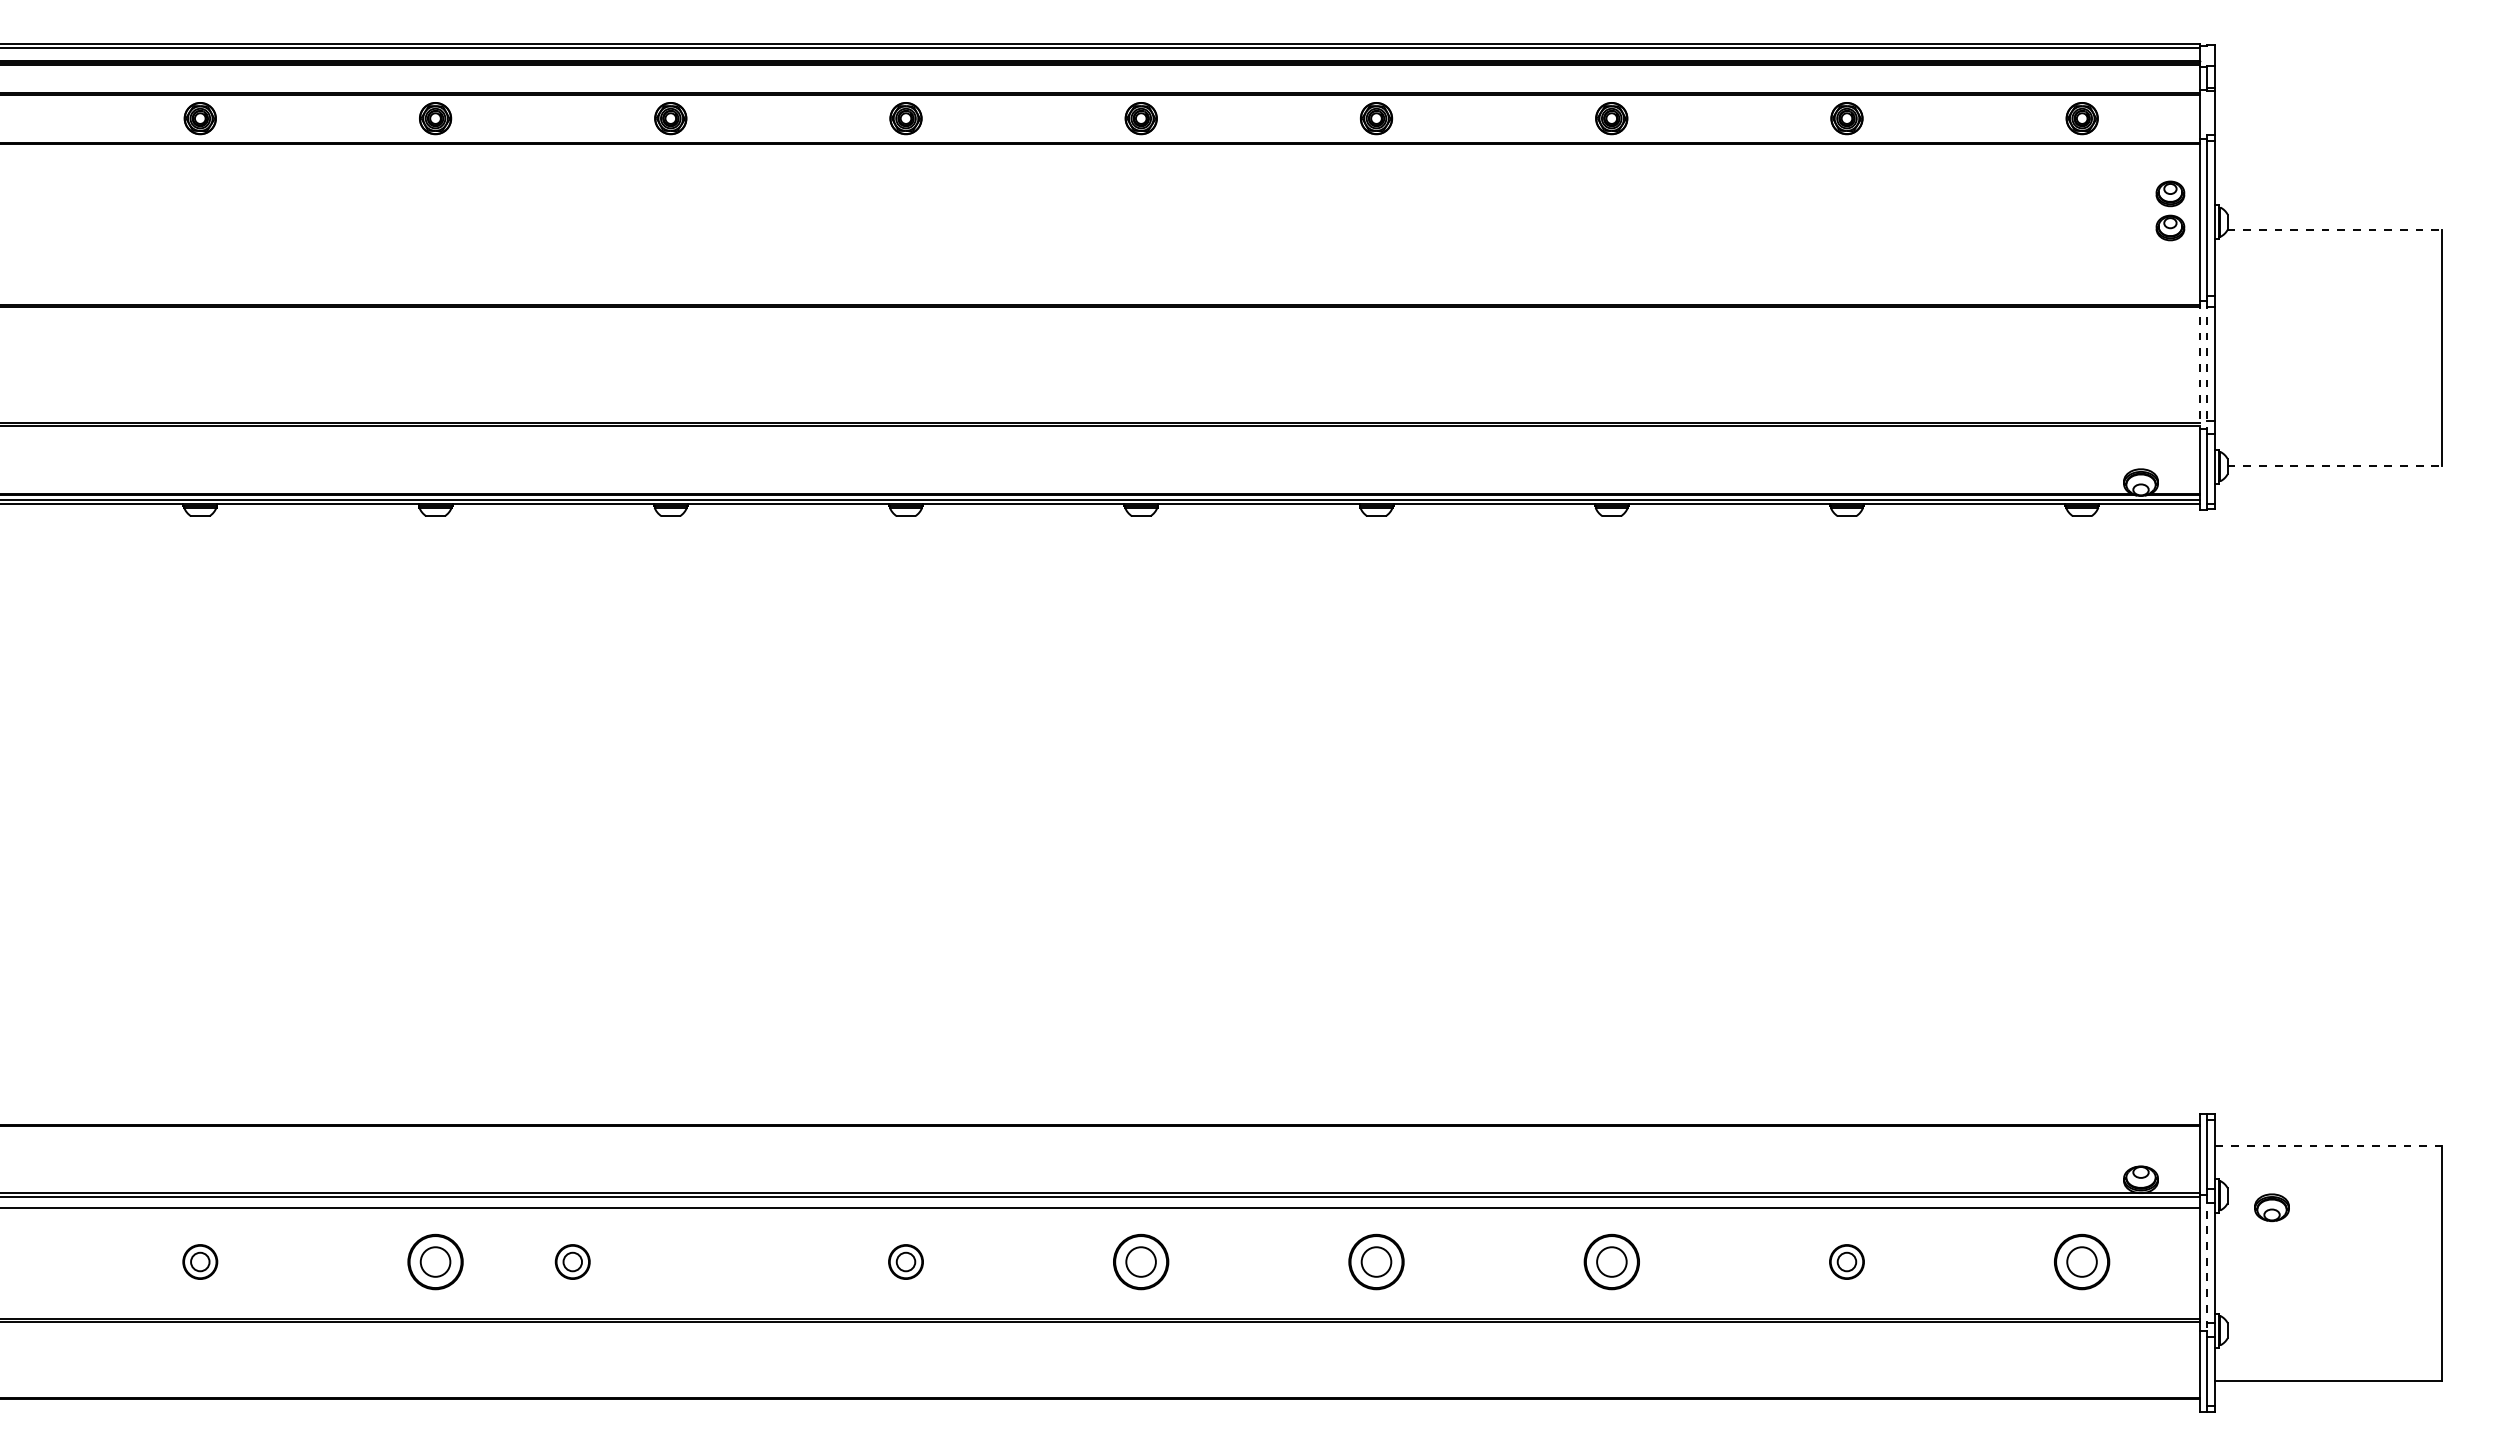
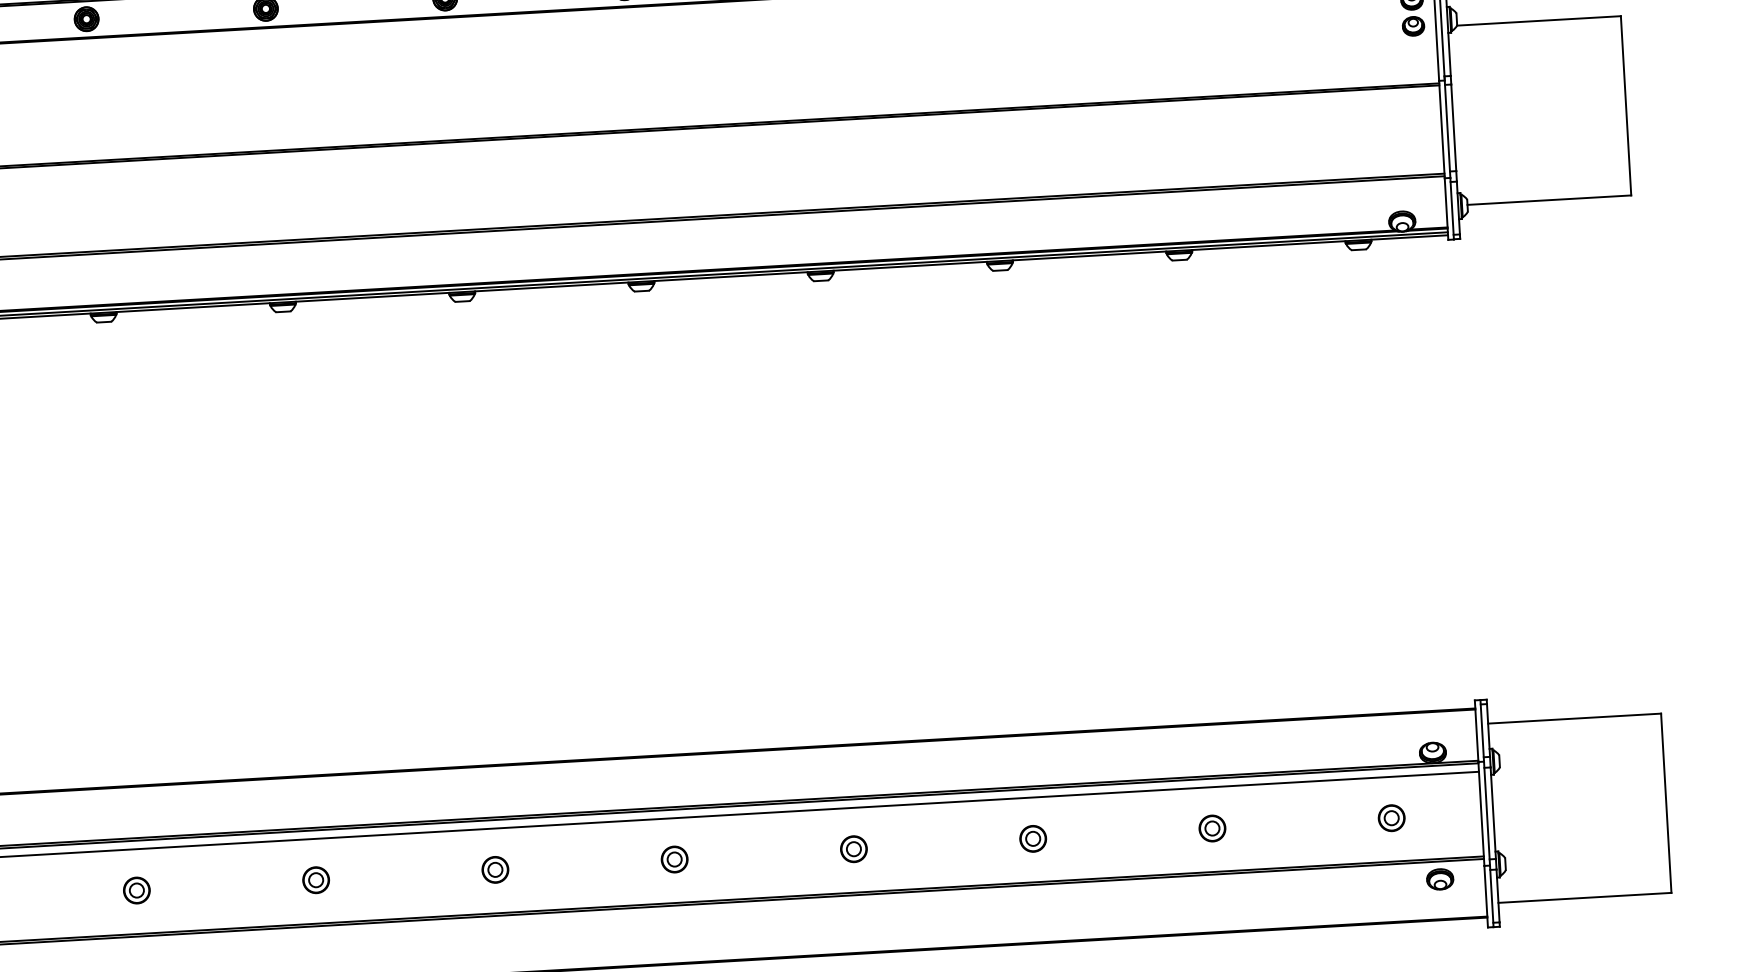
line: (2334, 230) -> (1538, 21), dashed -> solid
line: (2199, 365) -> (1441, 129), dashed -> solid
line: (2207, 365) -> (1447, 129), dashed -> solid
line: (2335, 465) -> (1549, 200), dashed -> solid
line: (2328, 1145) -> (1574, 718), dashed -> solid
part: (2271, 1207) -> (1439, 879), moved
part: (435, 1261) -> (136, 890), size x0.62
part: (572, 1261) -> (315, 879), moved
part: (1141, 1261) -> (674, 859), size x0.62
part: (1376, 1261) -> (853, 848), size x0.62
part: (1611, 1261) -> (1032, 838), size x0.62
part: (2082, 1261) -> (1391, 817), size x0.62
line: (2207, 1263) -> (1487, 813), dashed -> solid

